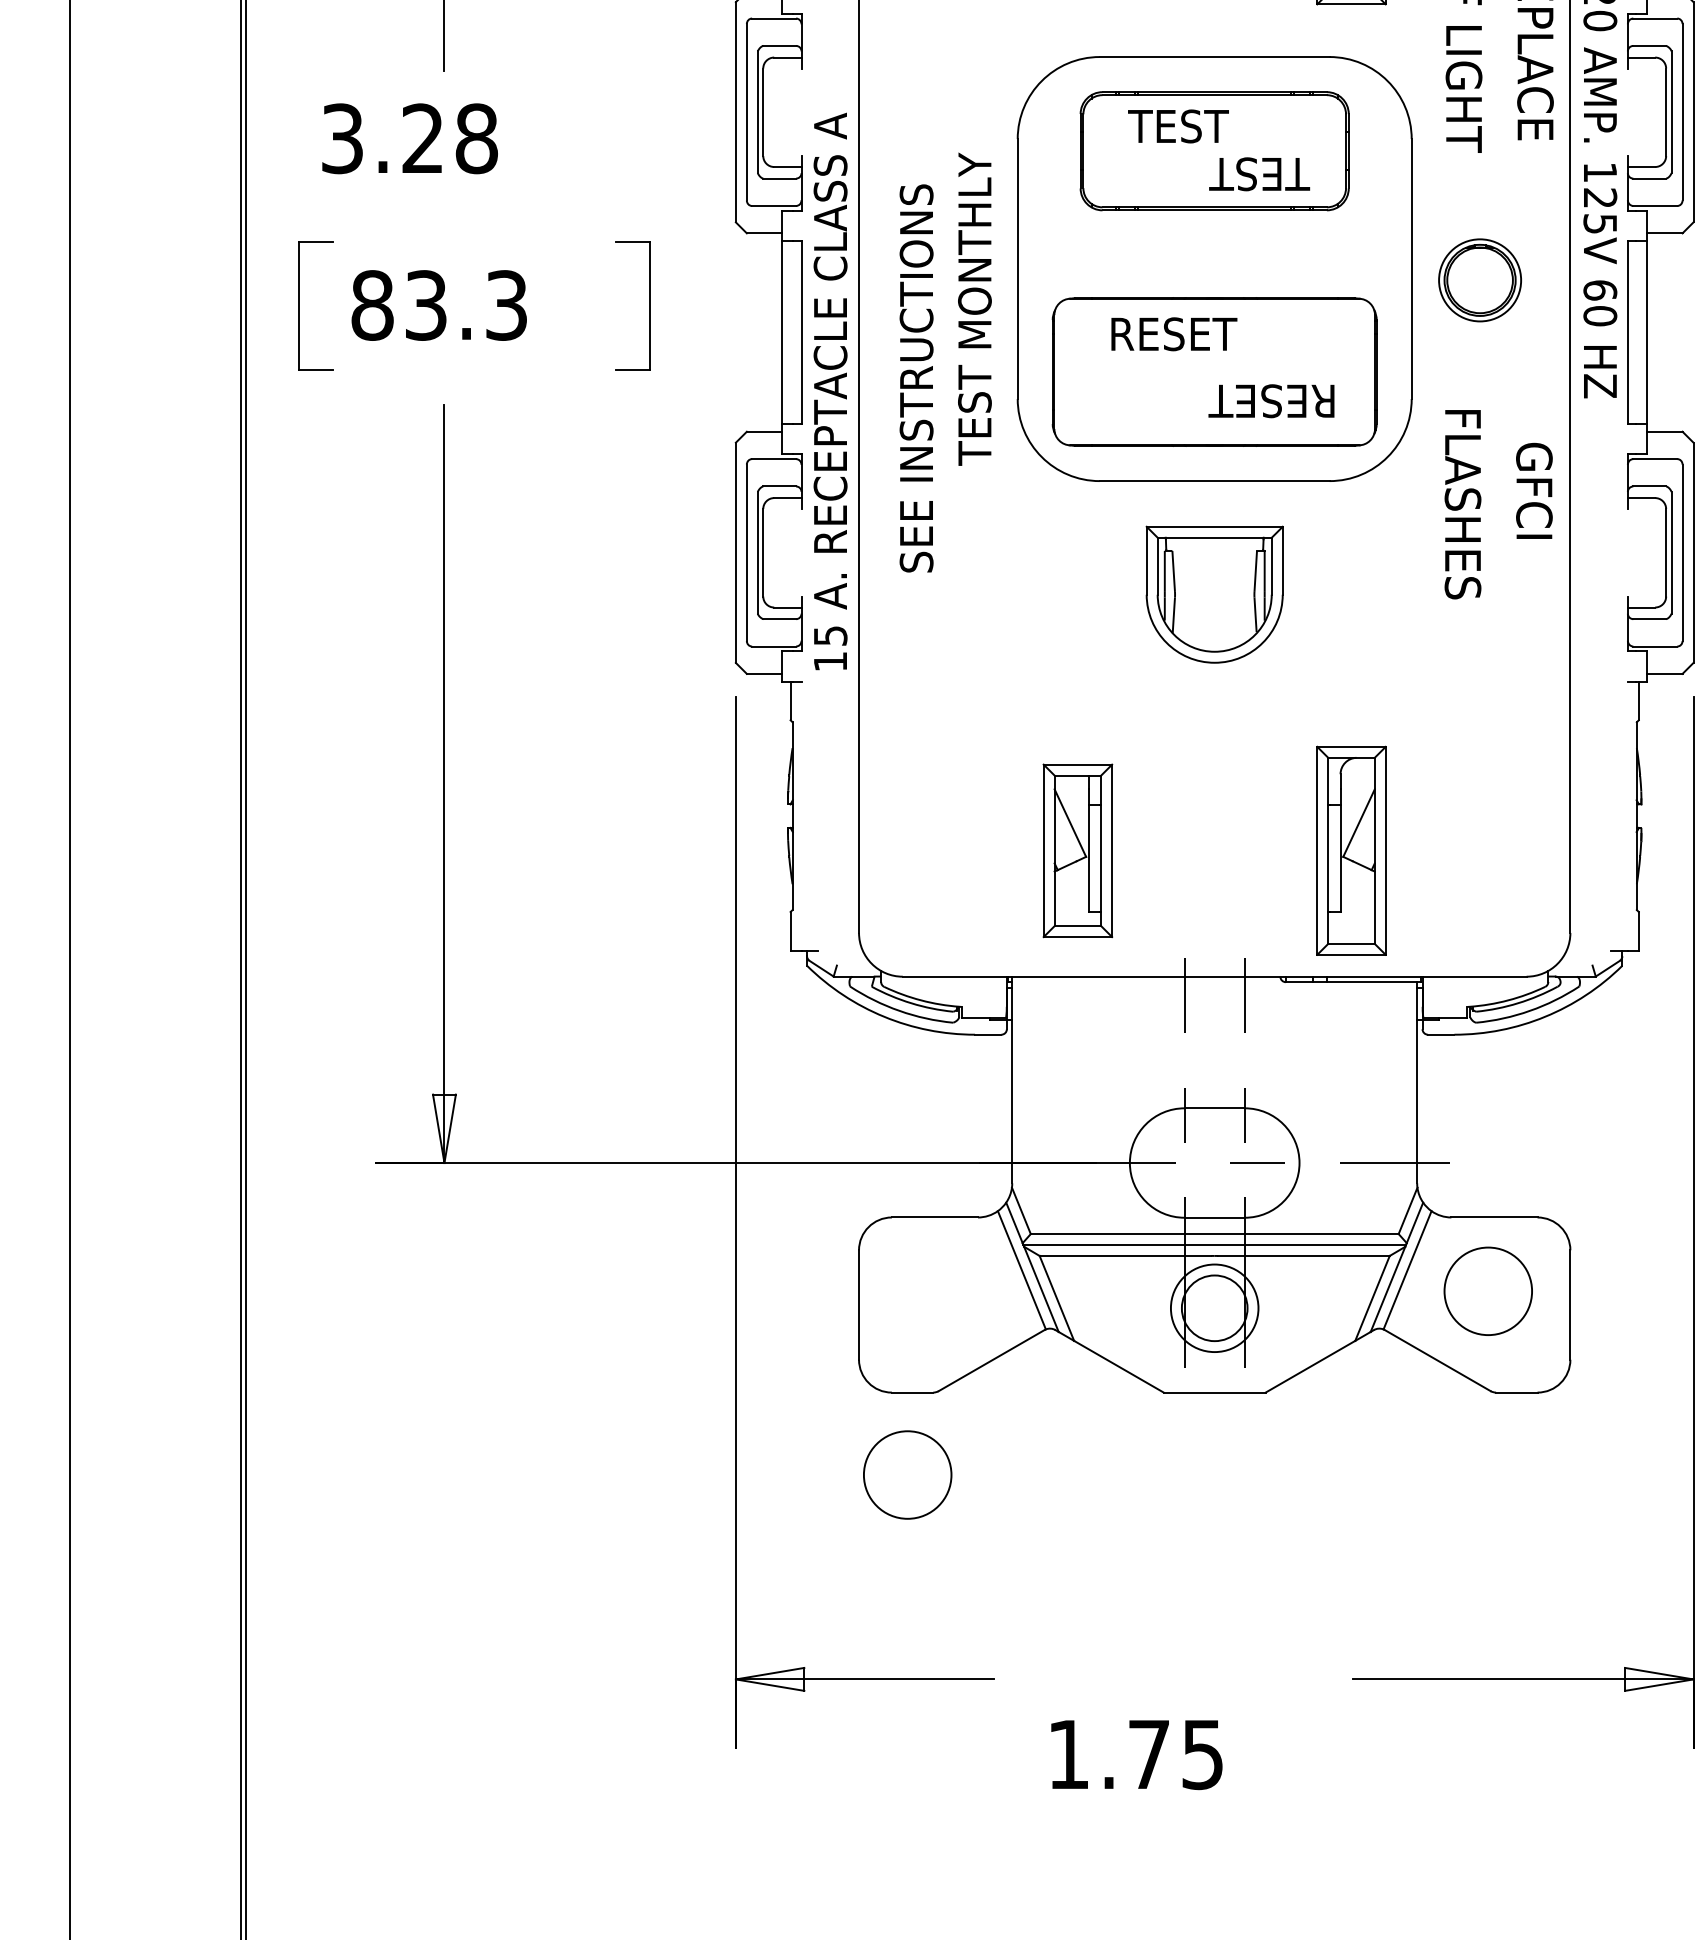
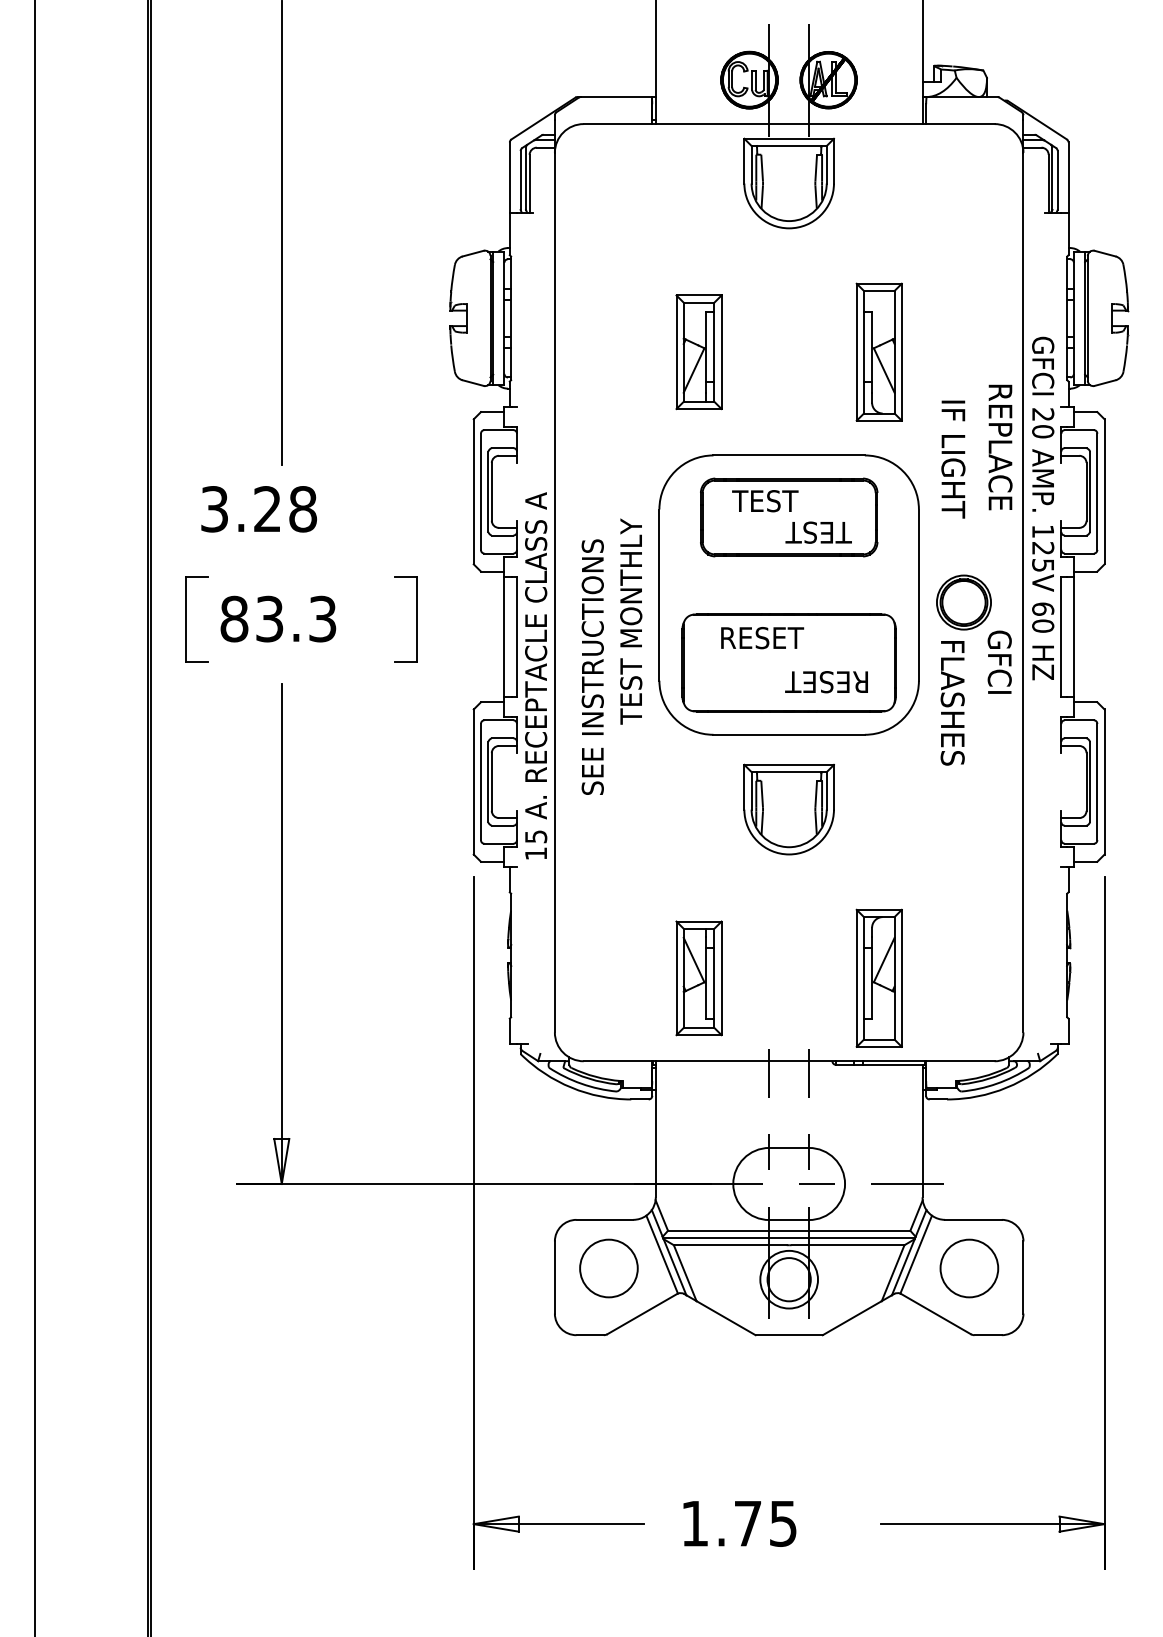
text: (1534, 489) -> (999, 661), moved
text: (1462, 504) -> (952, 703), moved
circle: (907, 1475) -> (608, 1268), moved
text: (1136, 1754) -> (739, 1523), moved

